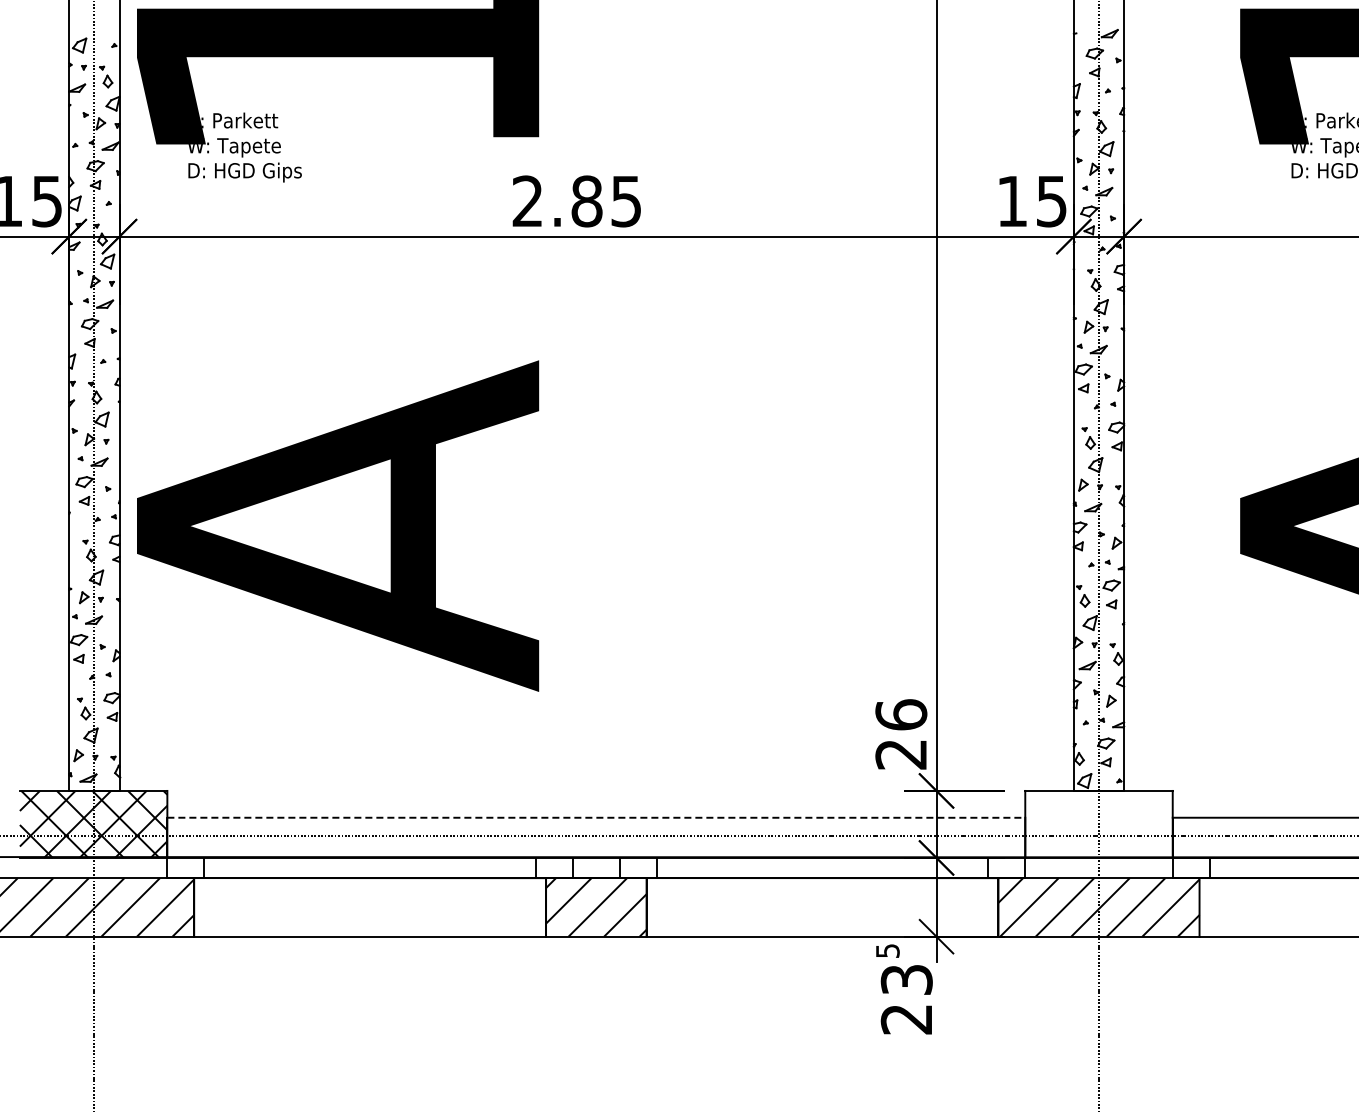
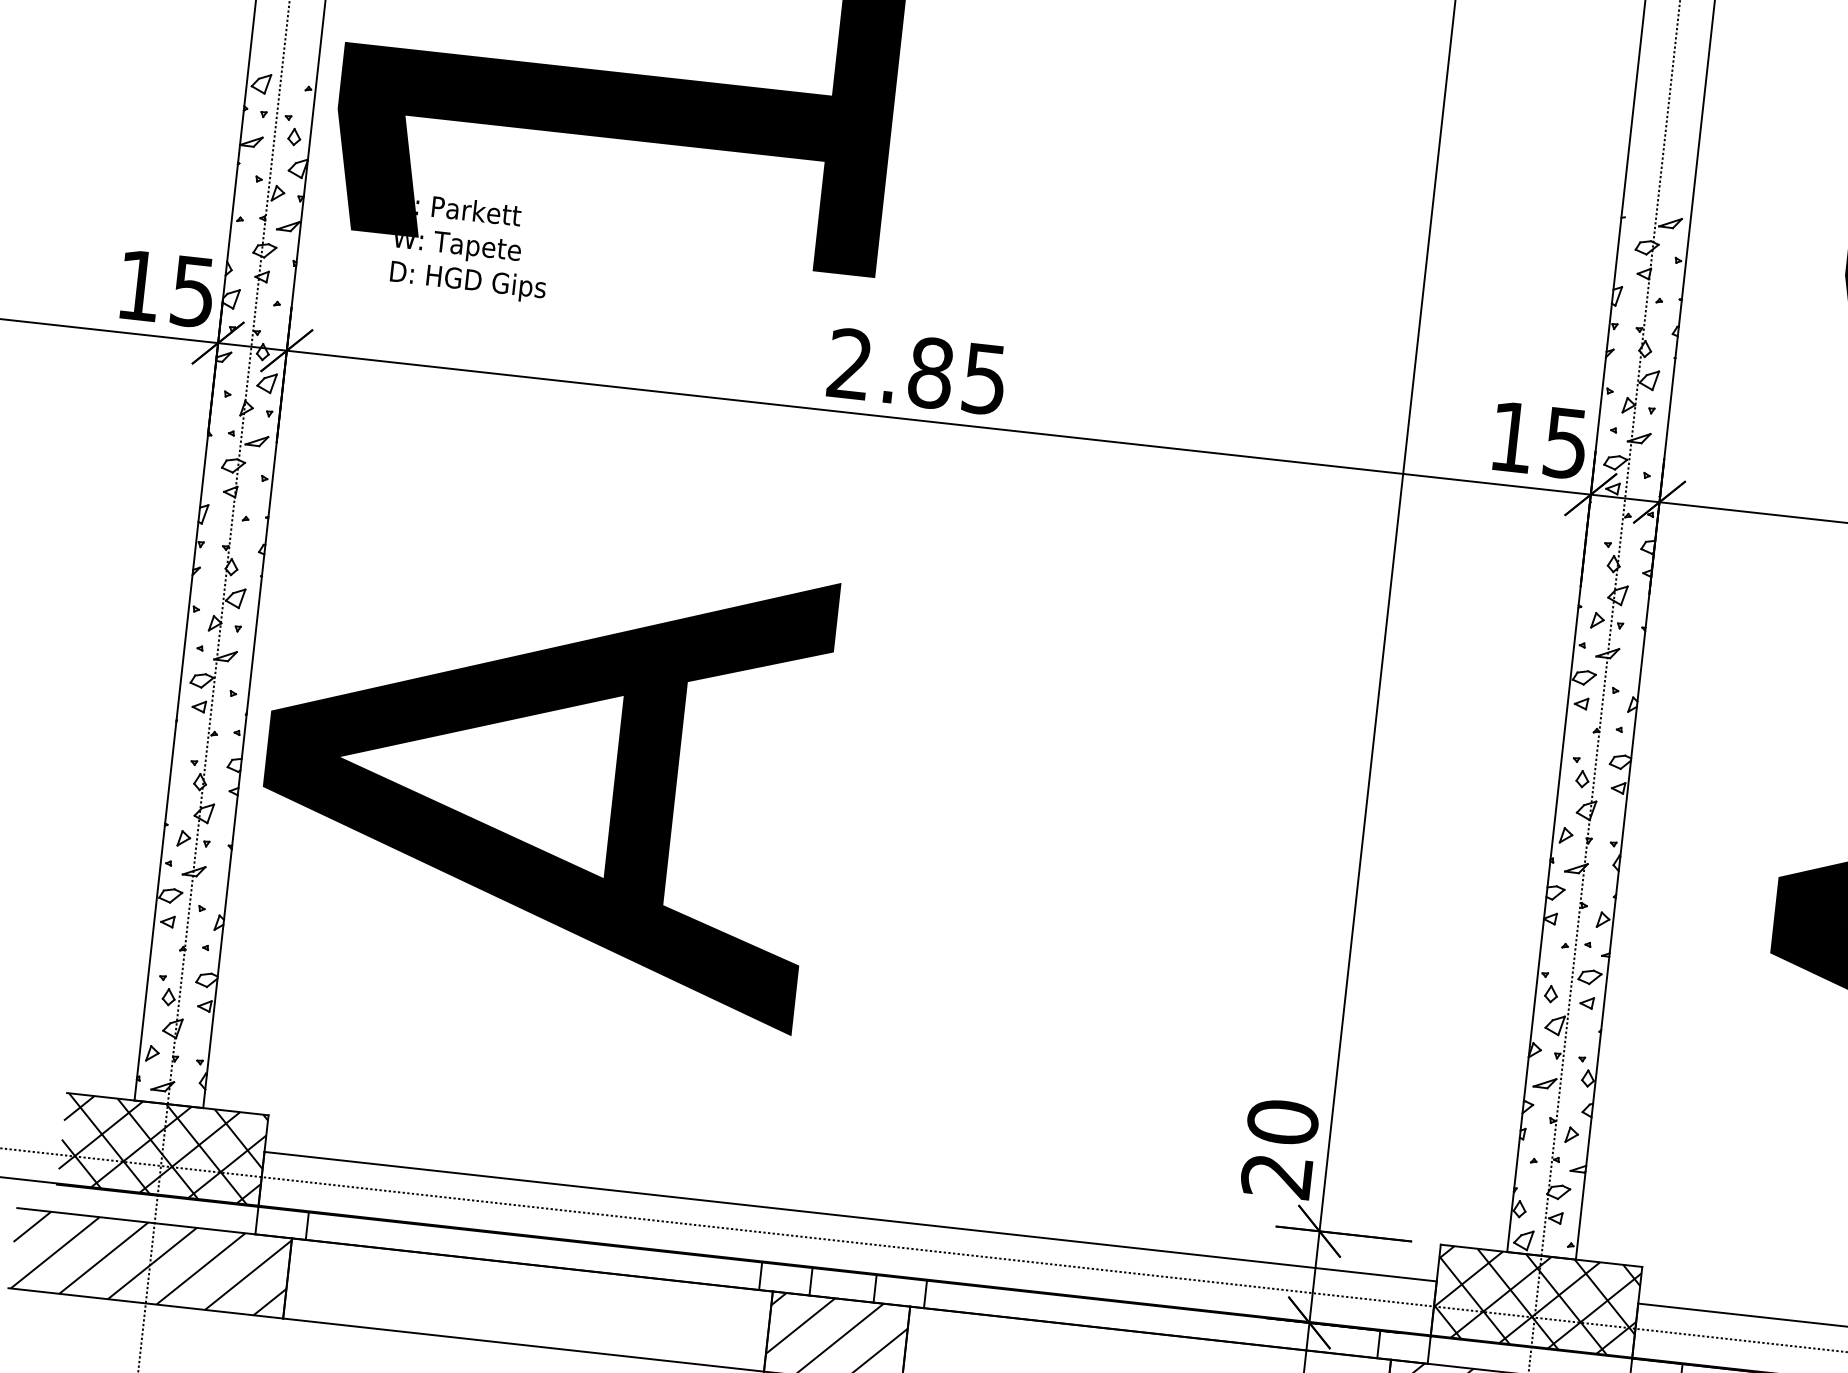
text: (901, 714) -> (1283, 1121), 26 -> 20
line: (596, 817) -> (850, 1216), dashed -> solid
hatch: (1098, 823) -> (1535, 1300), added

